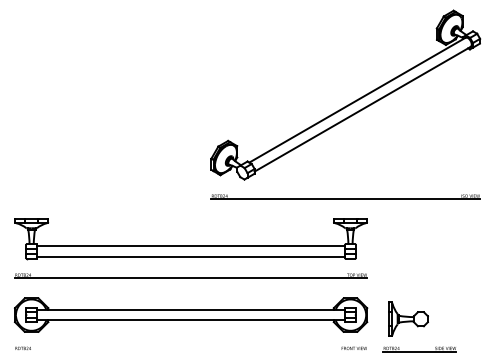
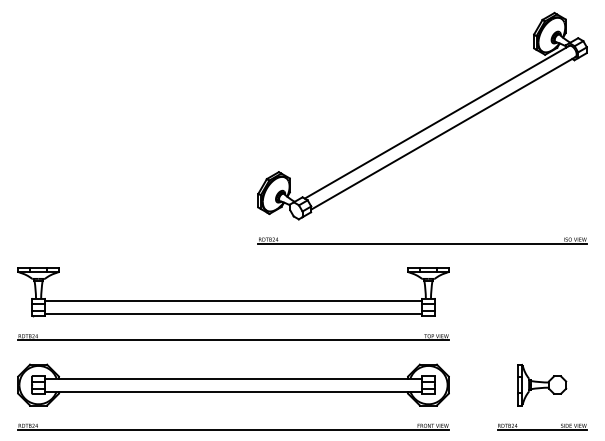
part: (408, 319) -> (542, 385), moved
part: (420, 348) -> (542, 426), moved
line: (191, 351) -> (233, 429), added

